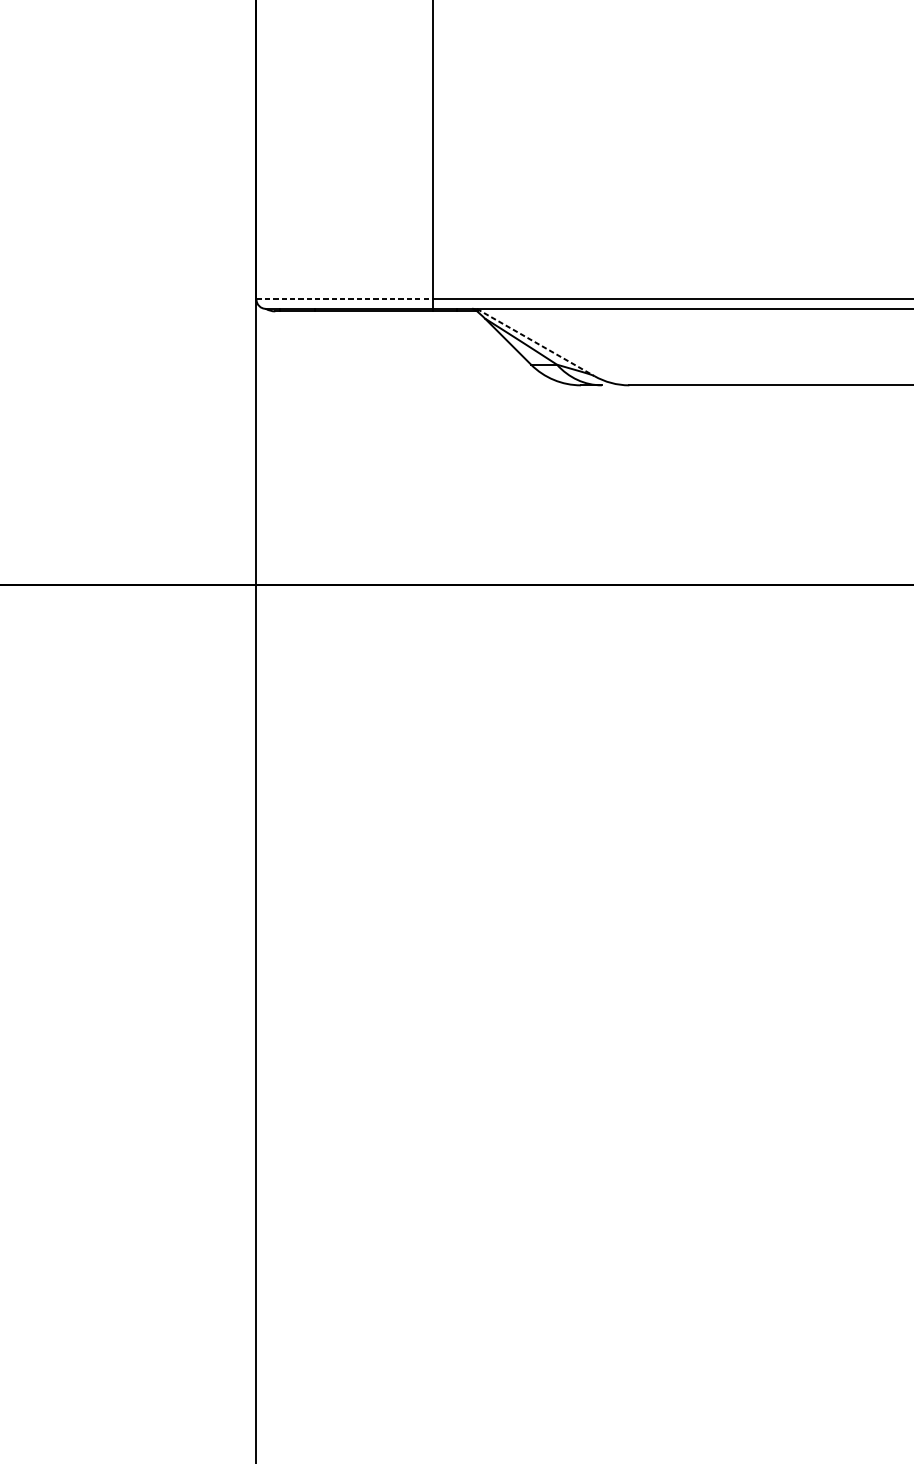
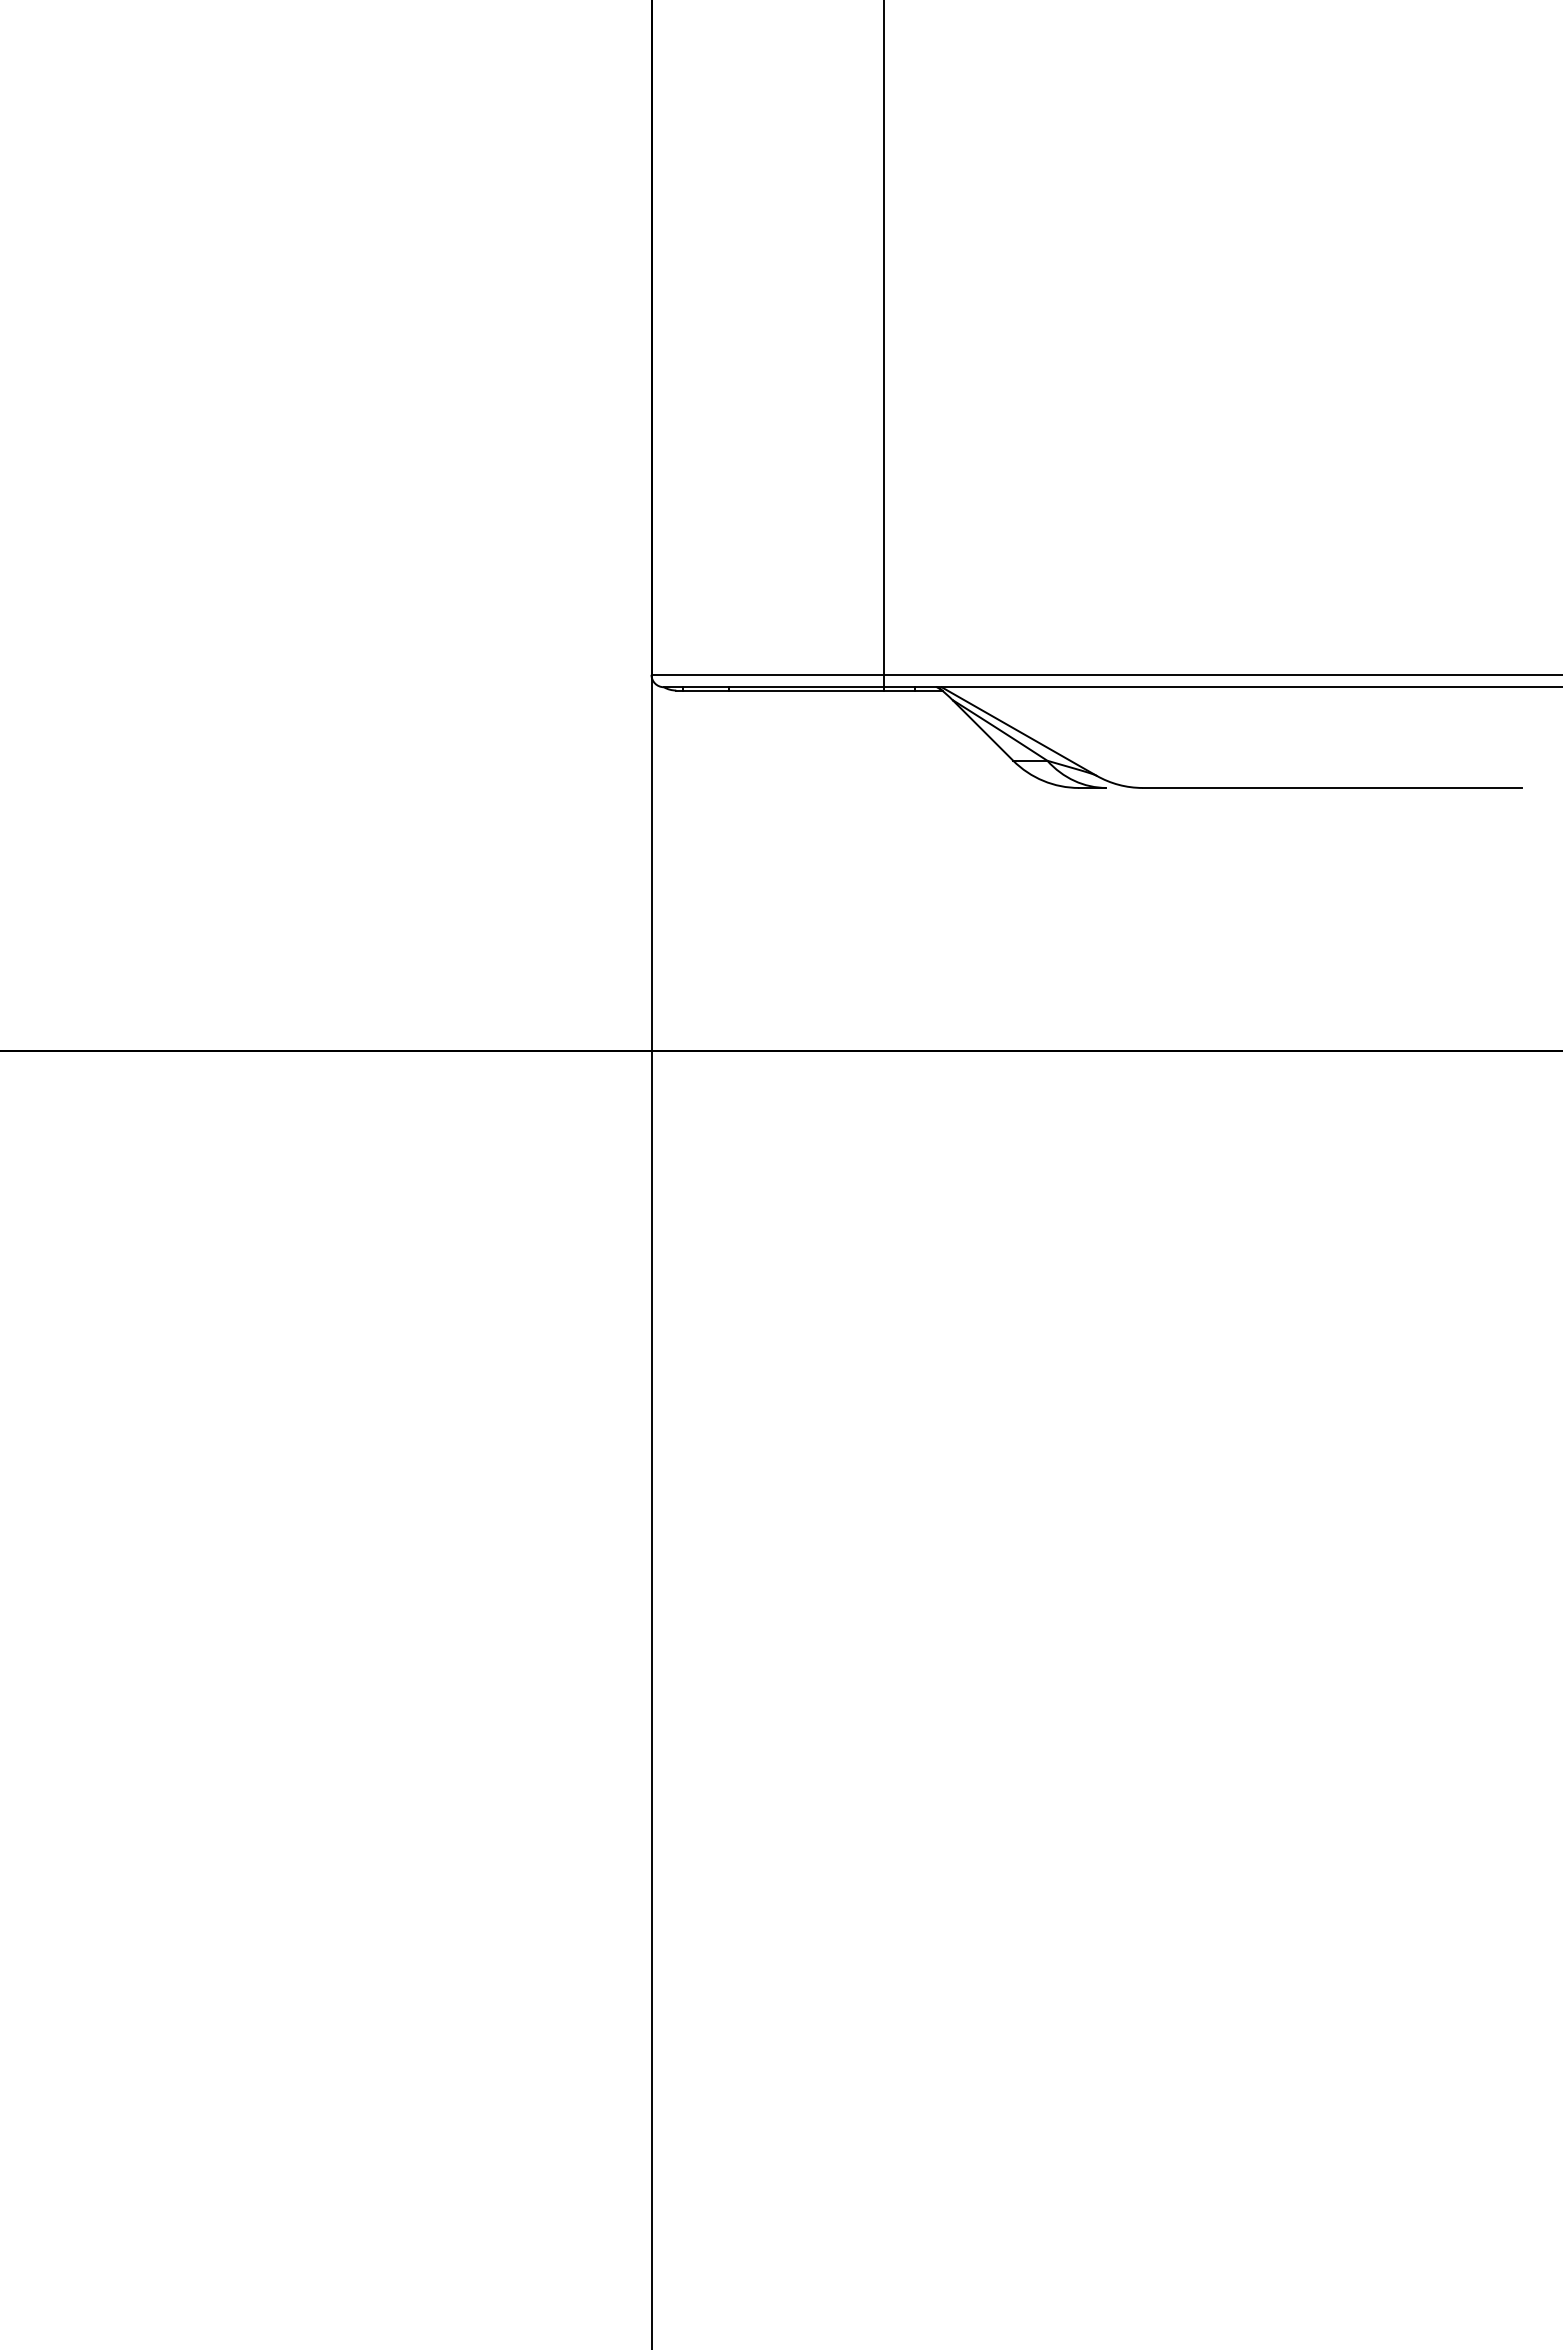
line: (345, 299) -> (768, 674), dashed -> solid
line: (535, 342) -> (1019, 731), dashed -> solid

